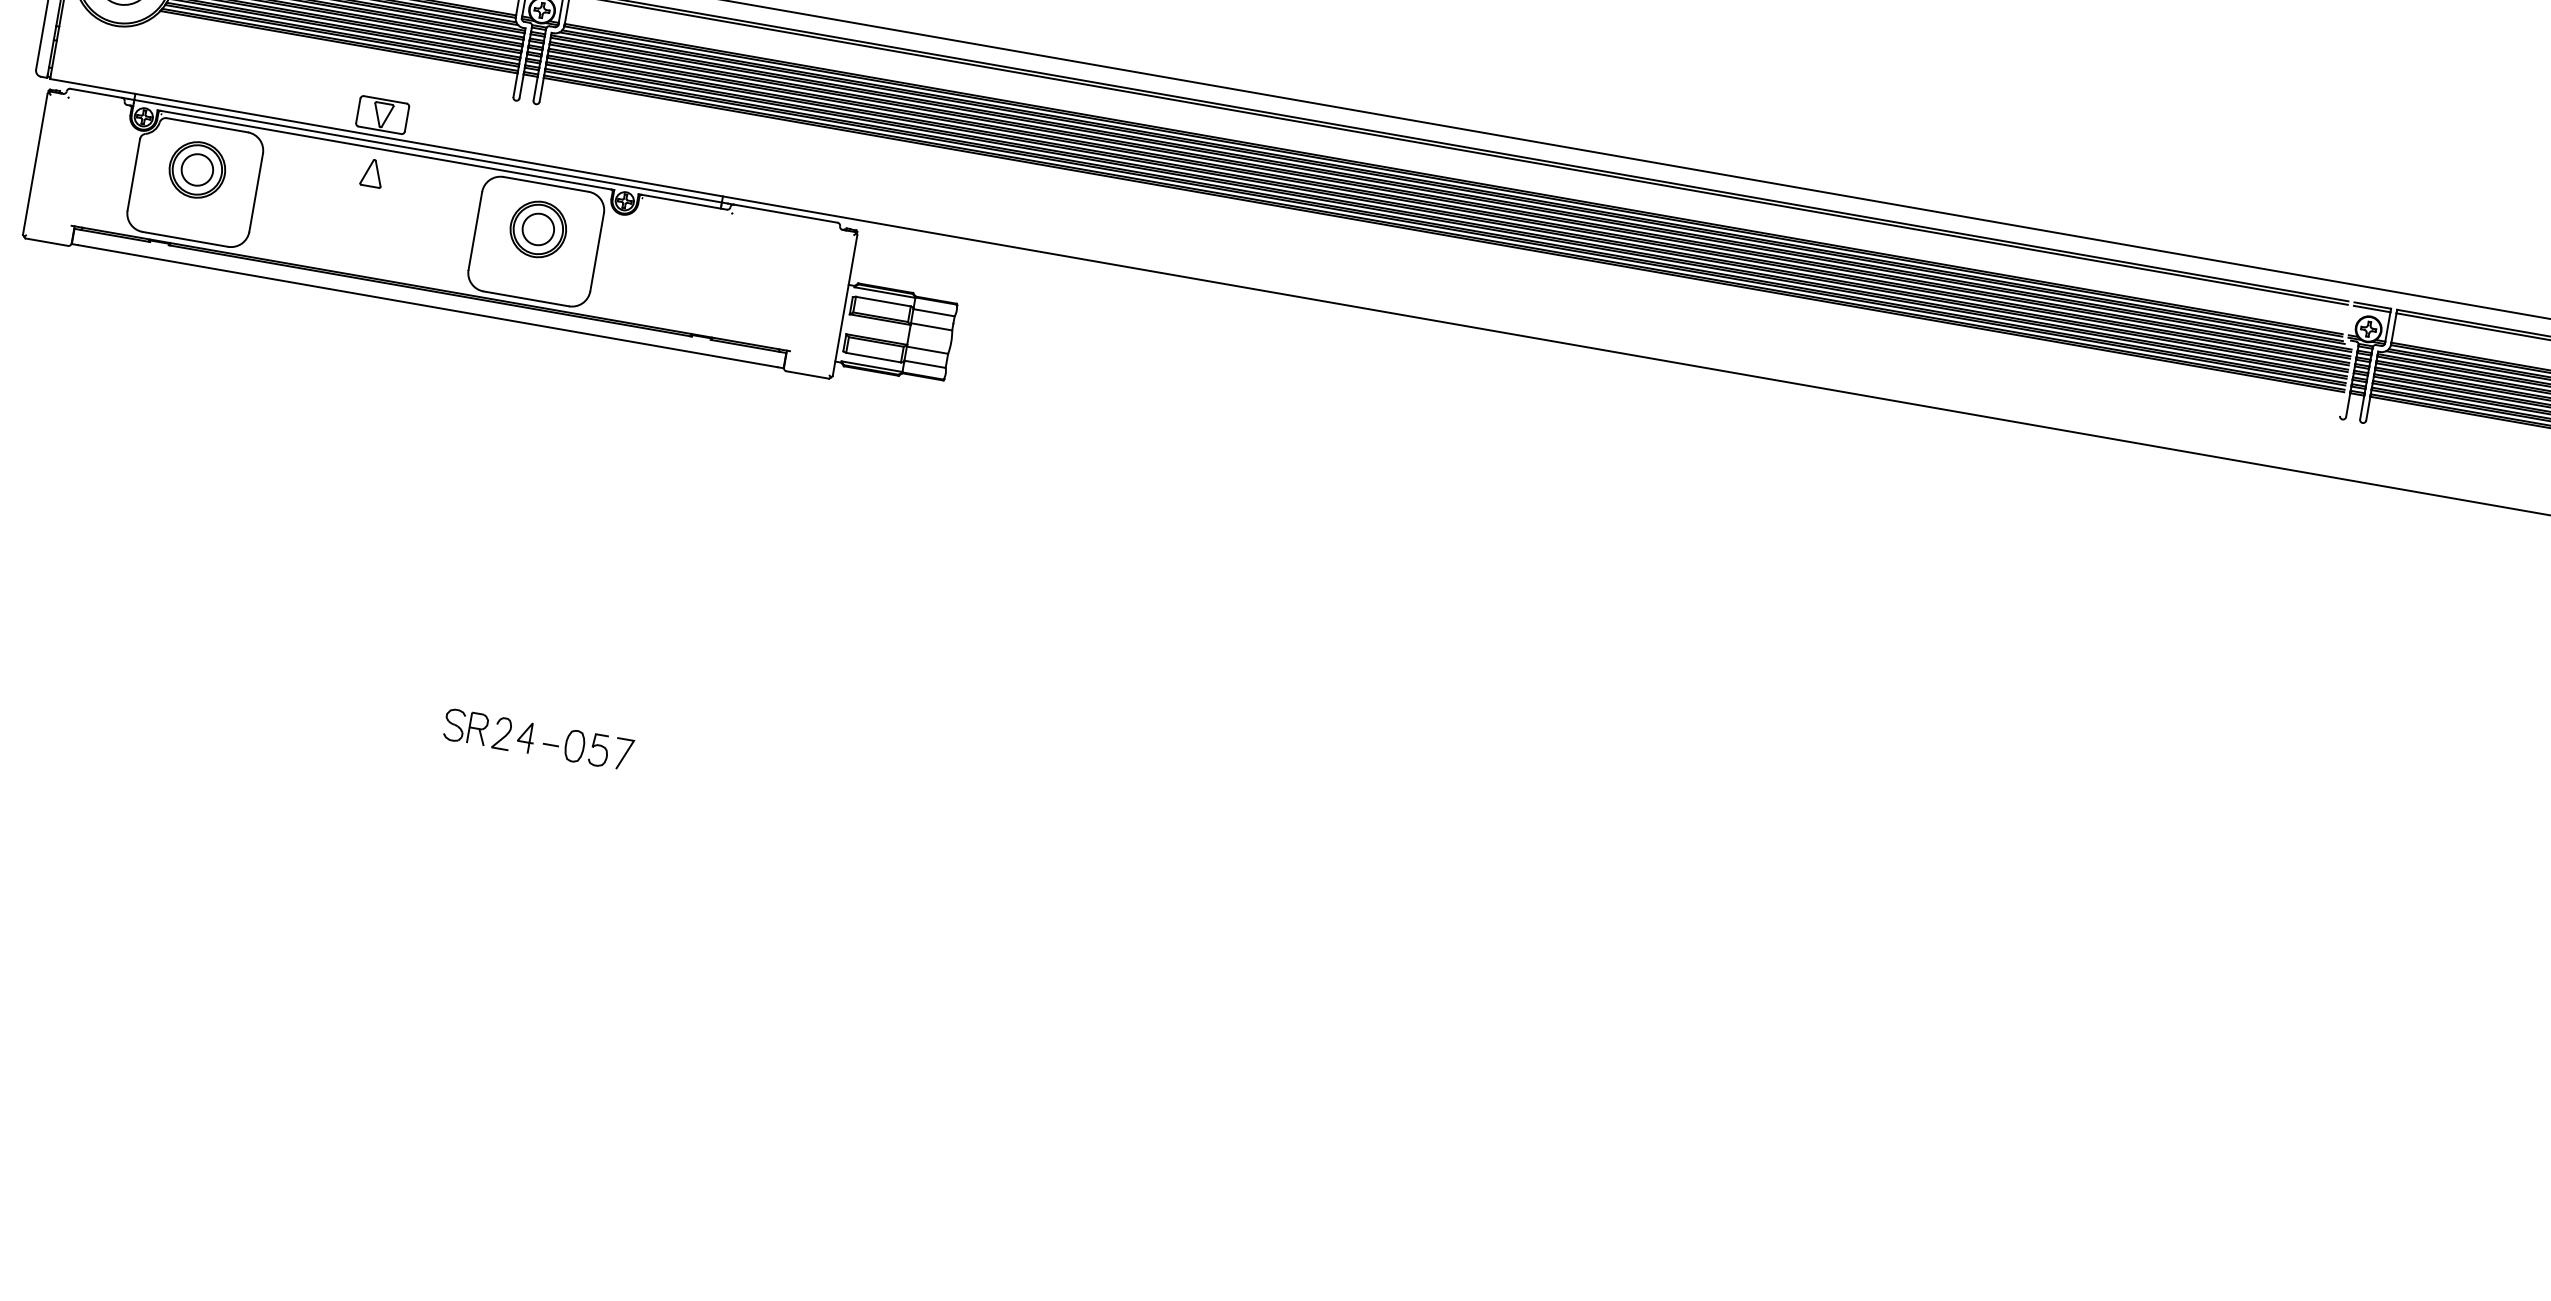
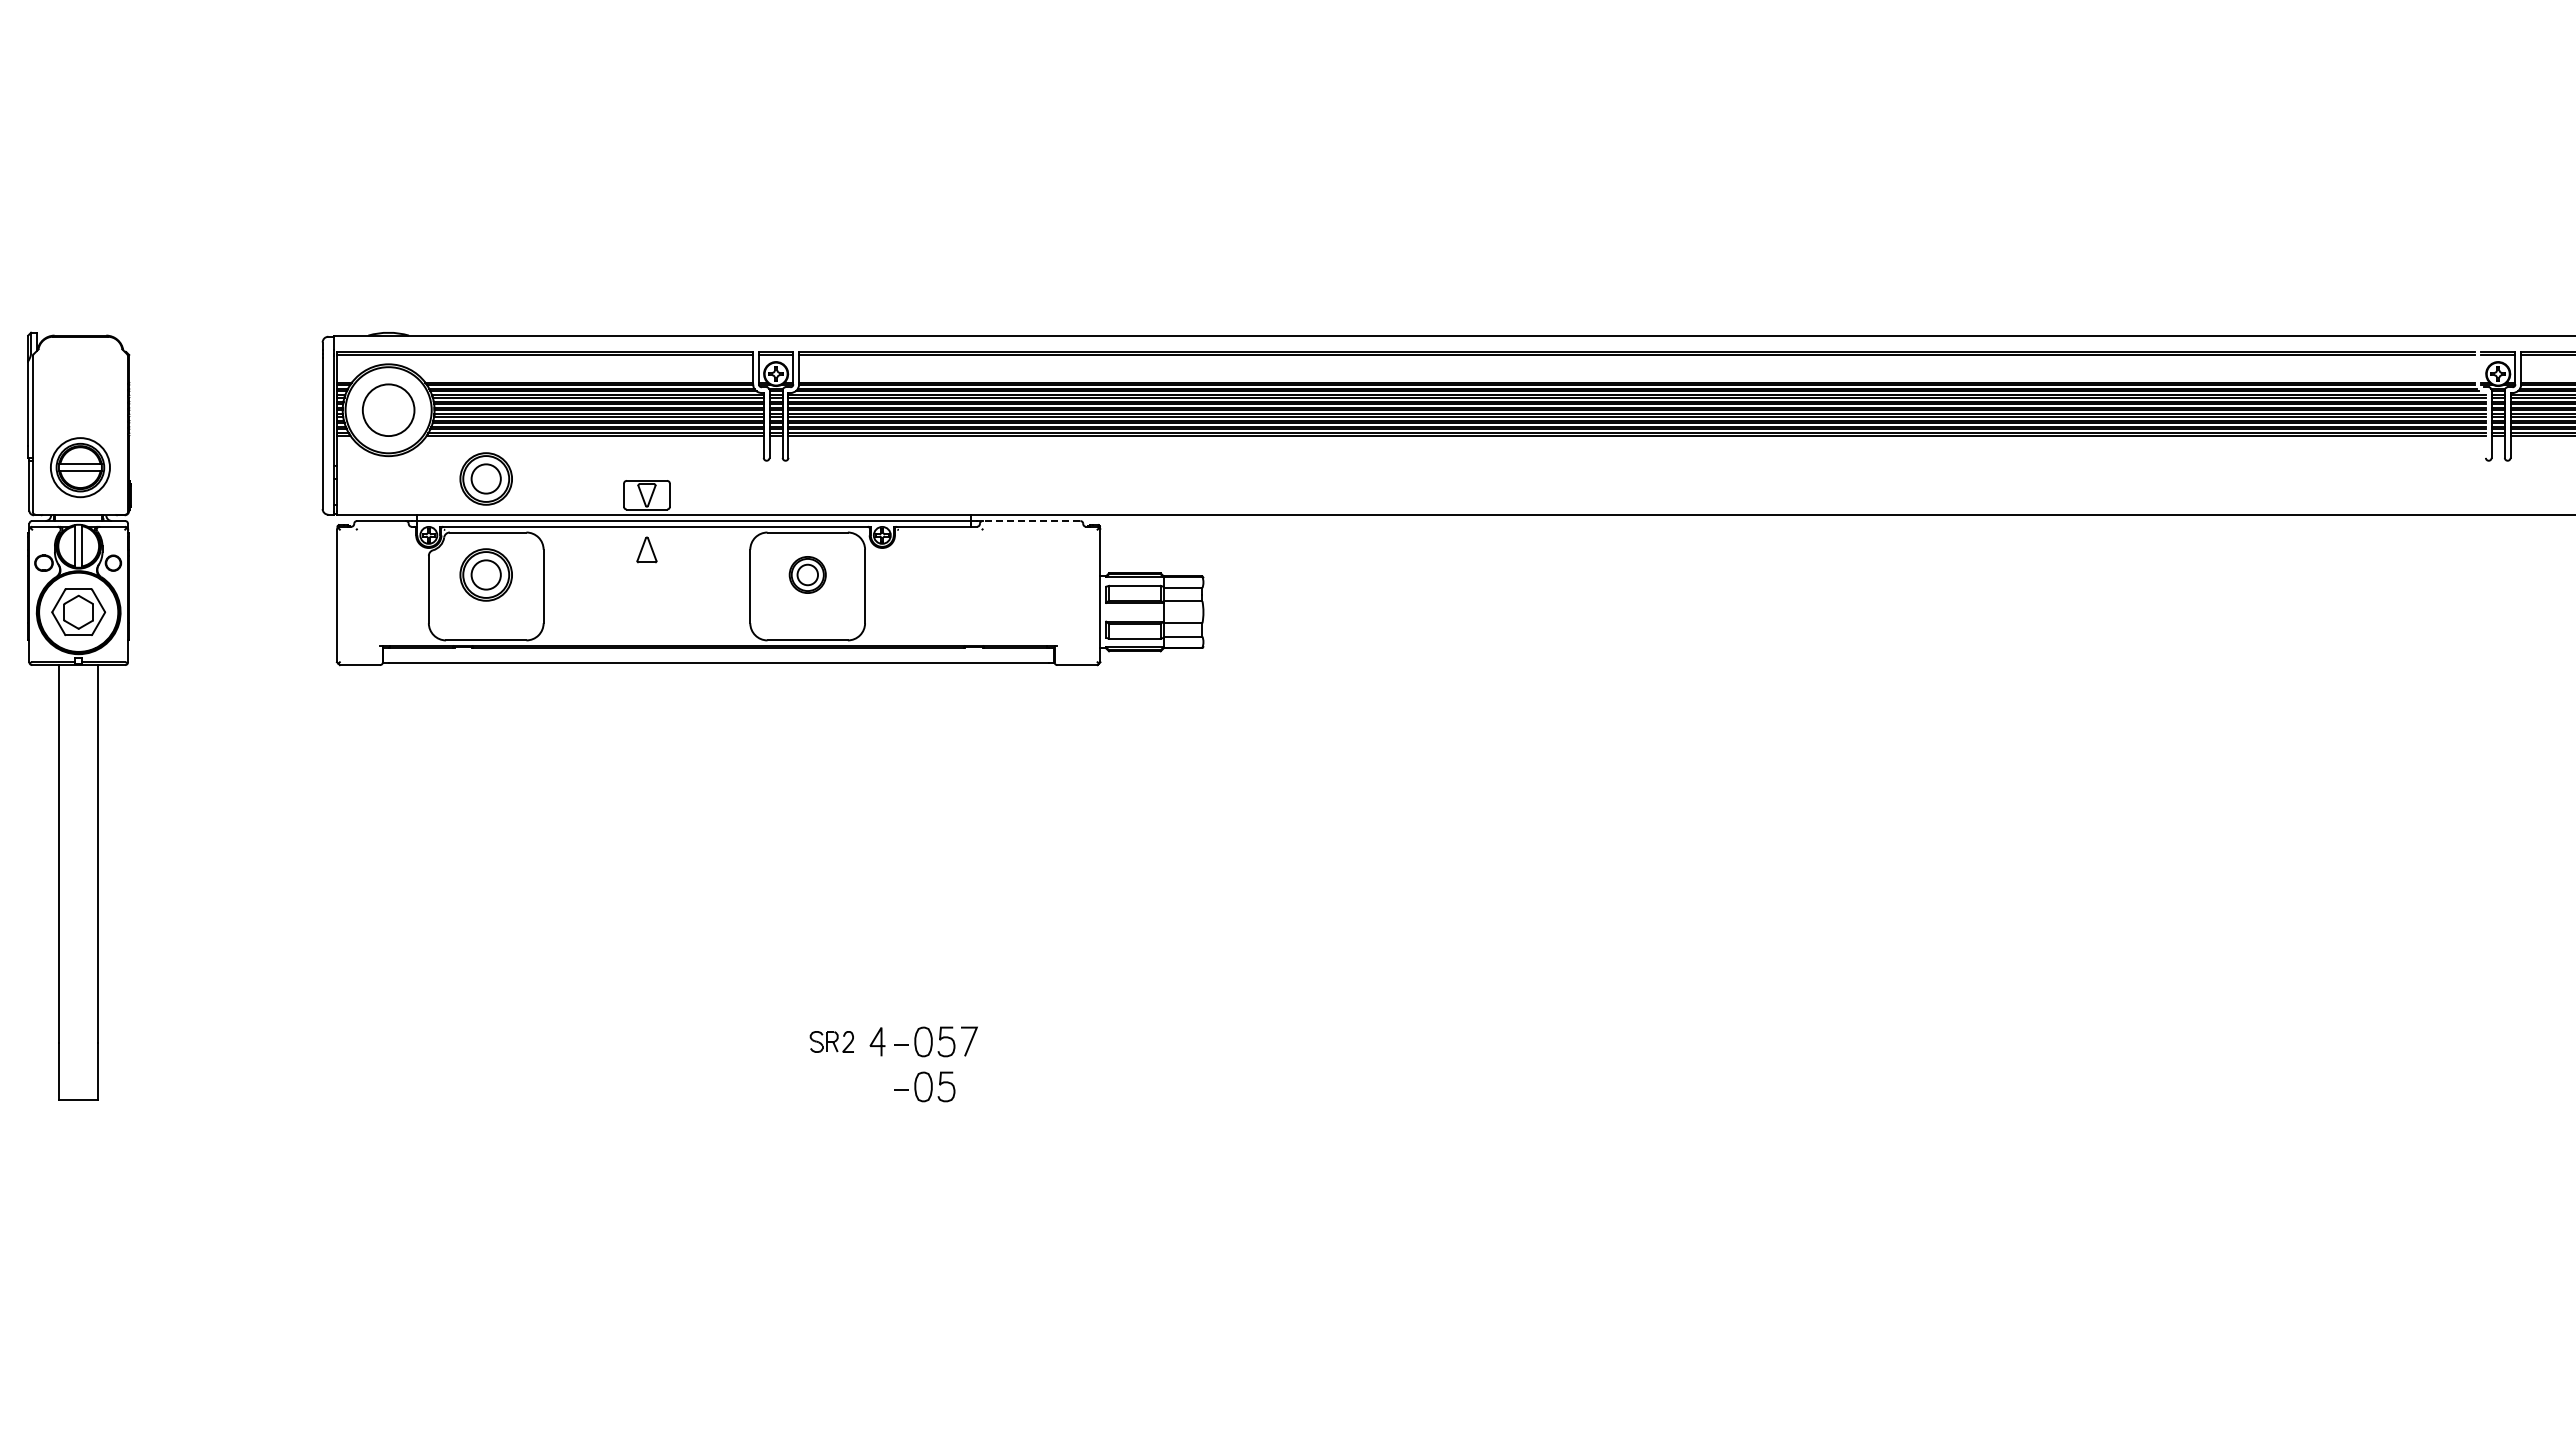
part: (214, 67) -> (485, 478), added
line: (785, 214) -> (1031, 521), solid -> dashed
part: (538, 228) -> (807, 574), size x0.7
part: (477, 728) -> (831, 1041), size x0.7
part: (567, 793) -> (924, 1086), added

